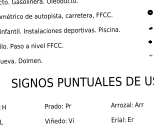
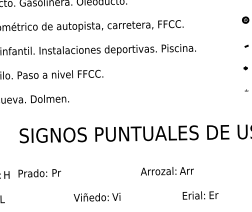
text: (127, 104) -> (167, 170), moved
text: (57, 105) -> (38, 172), moved

